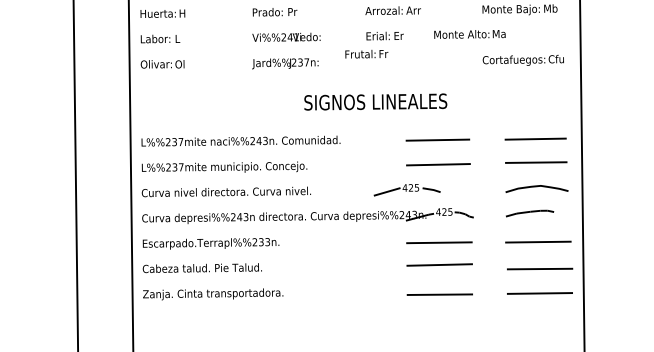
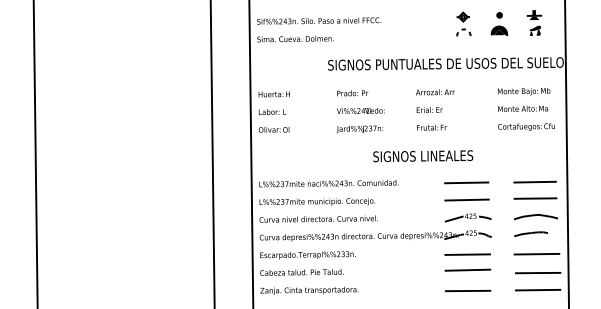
text: (470, 33) -> (523, 108), moved
text: (366, 53) -> (431, 127), moved
part: (406, 189) -> (467, 217), moved

